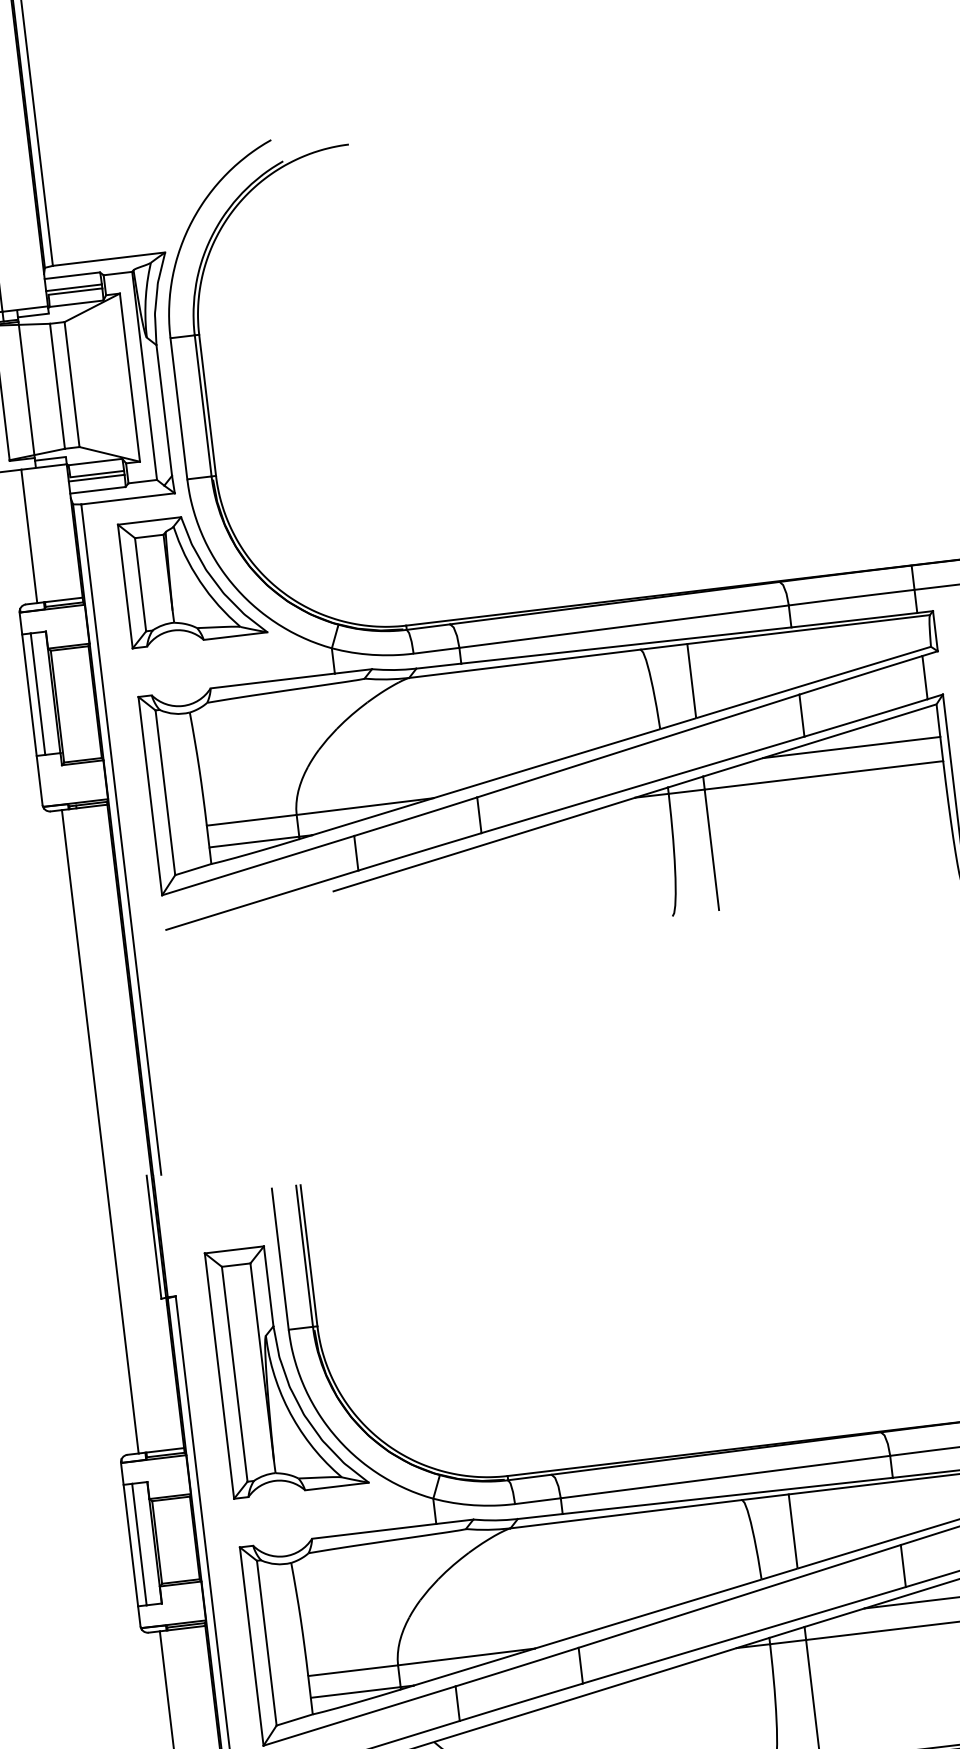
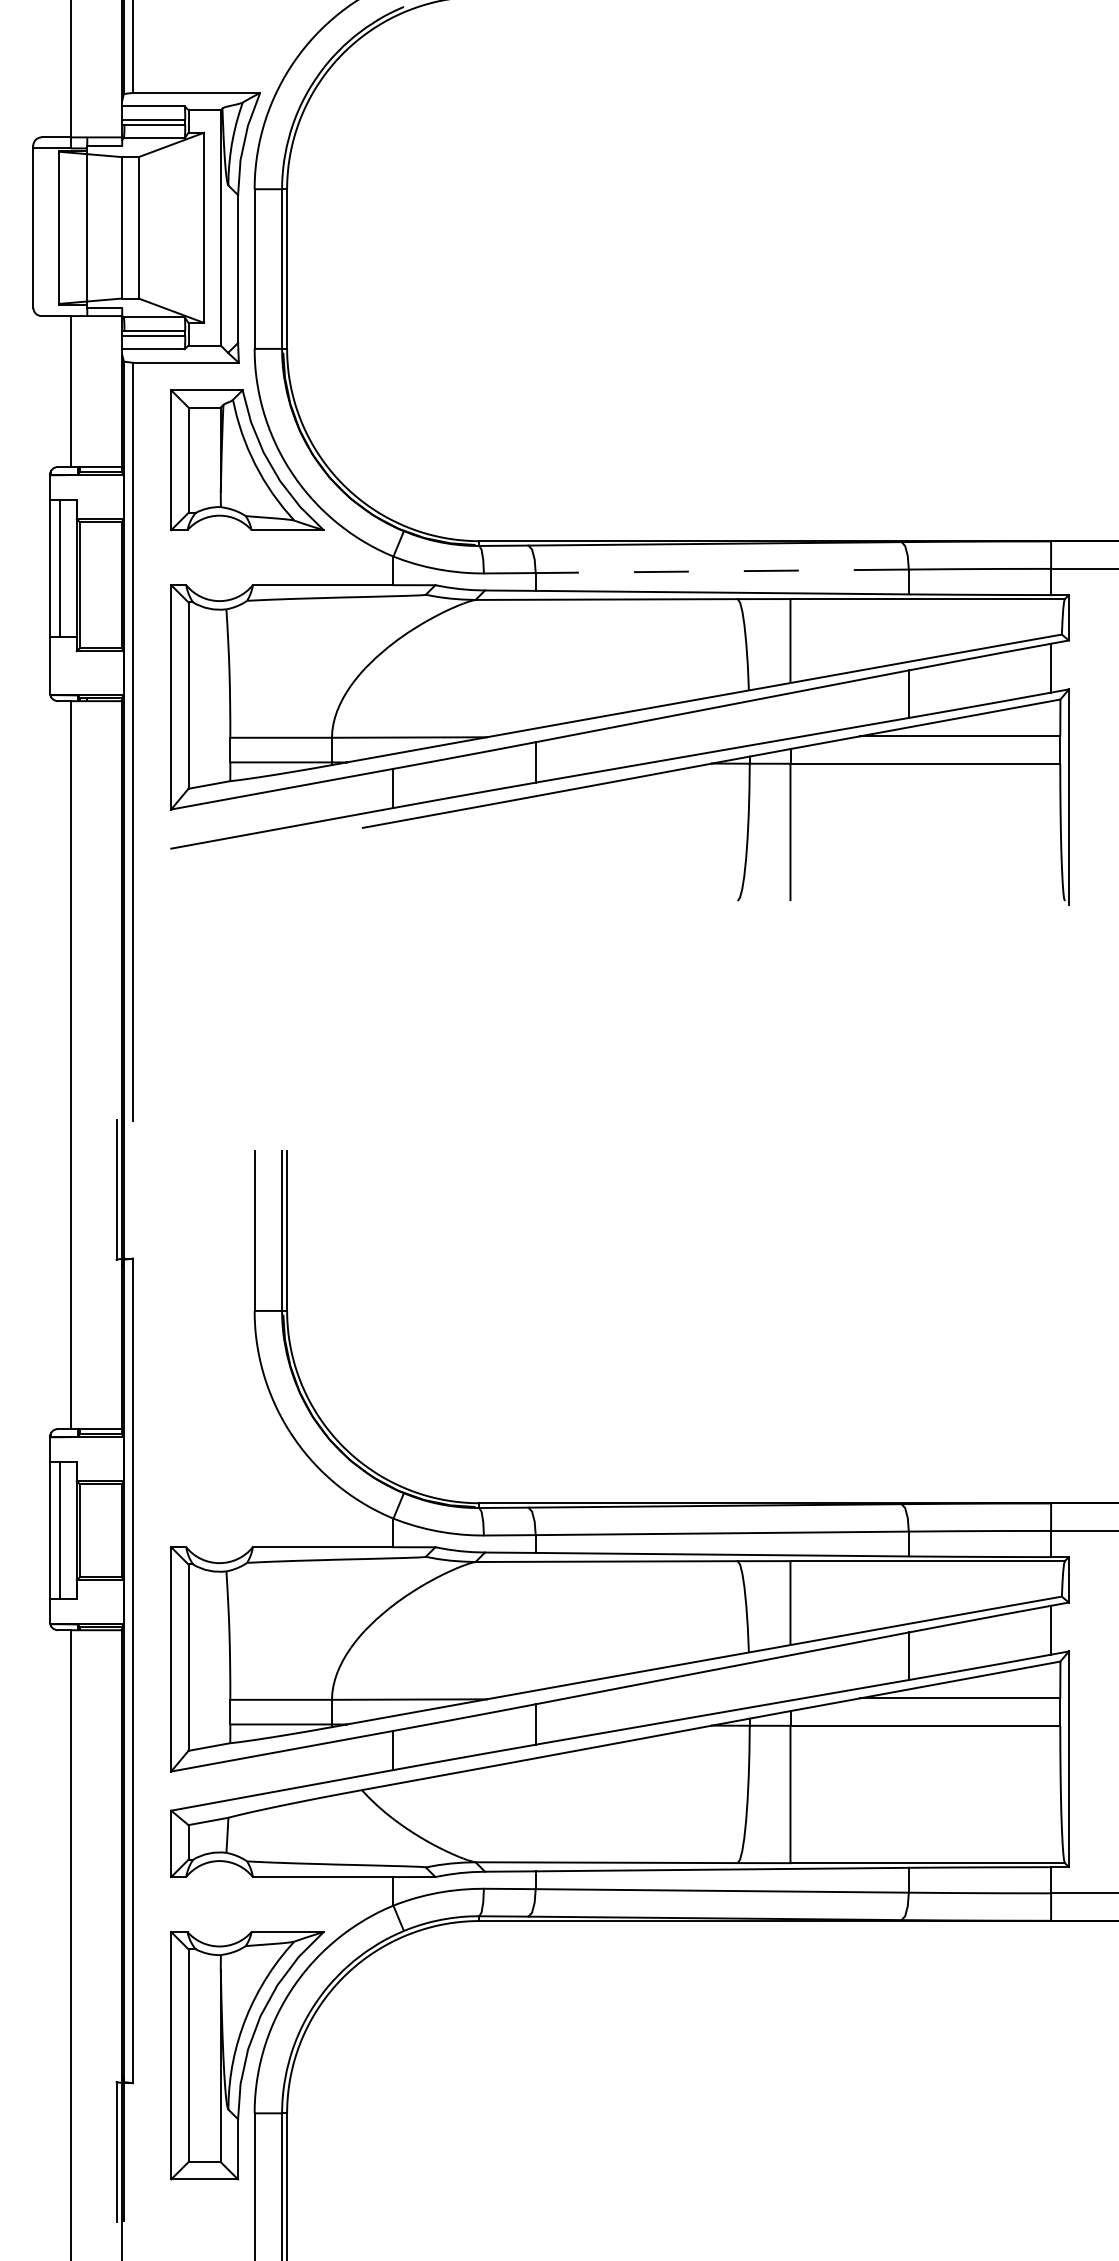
line: (624, 626) -> (722, 571), solid -> dashed
part: (286, 1368) -> (247, 1353), removed

